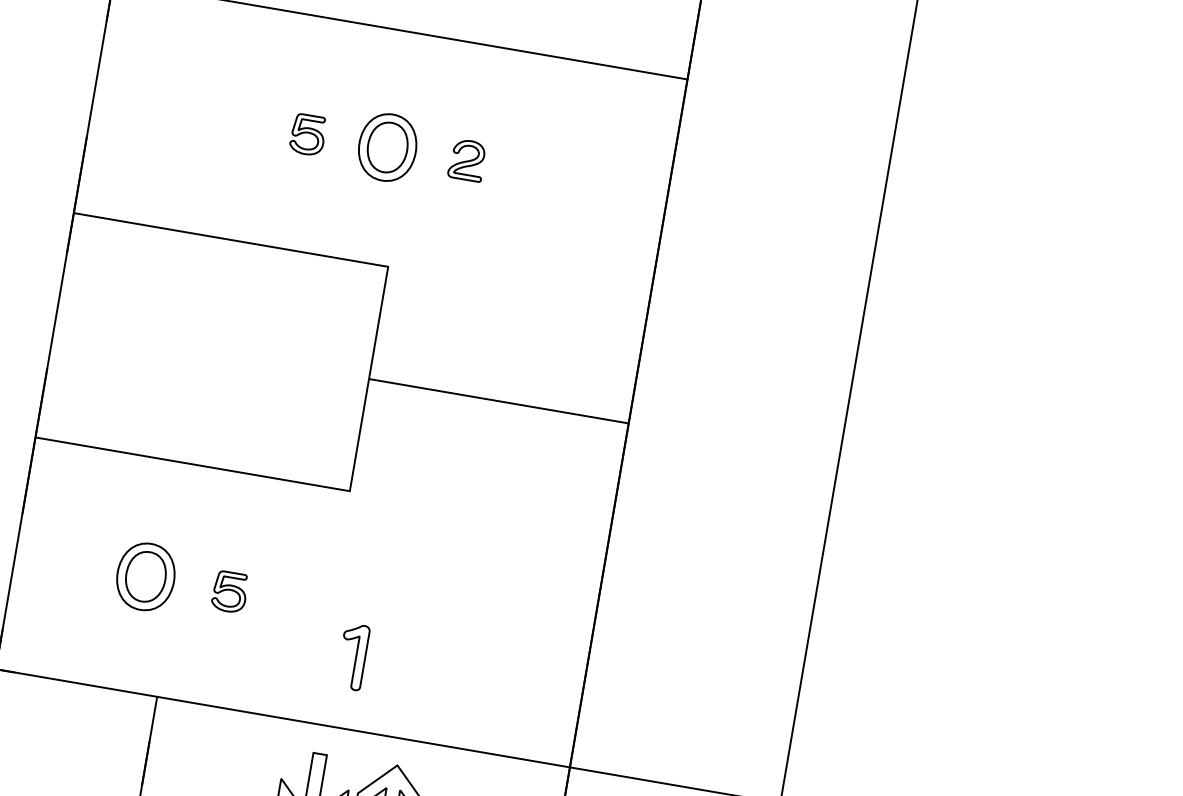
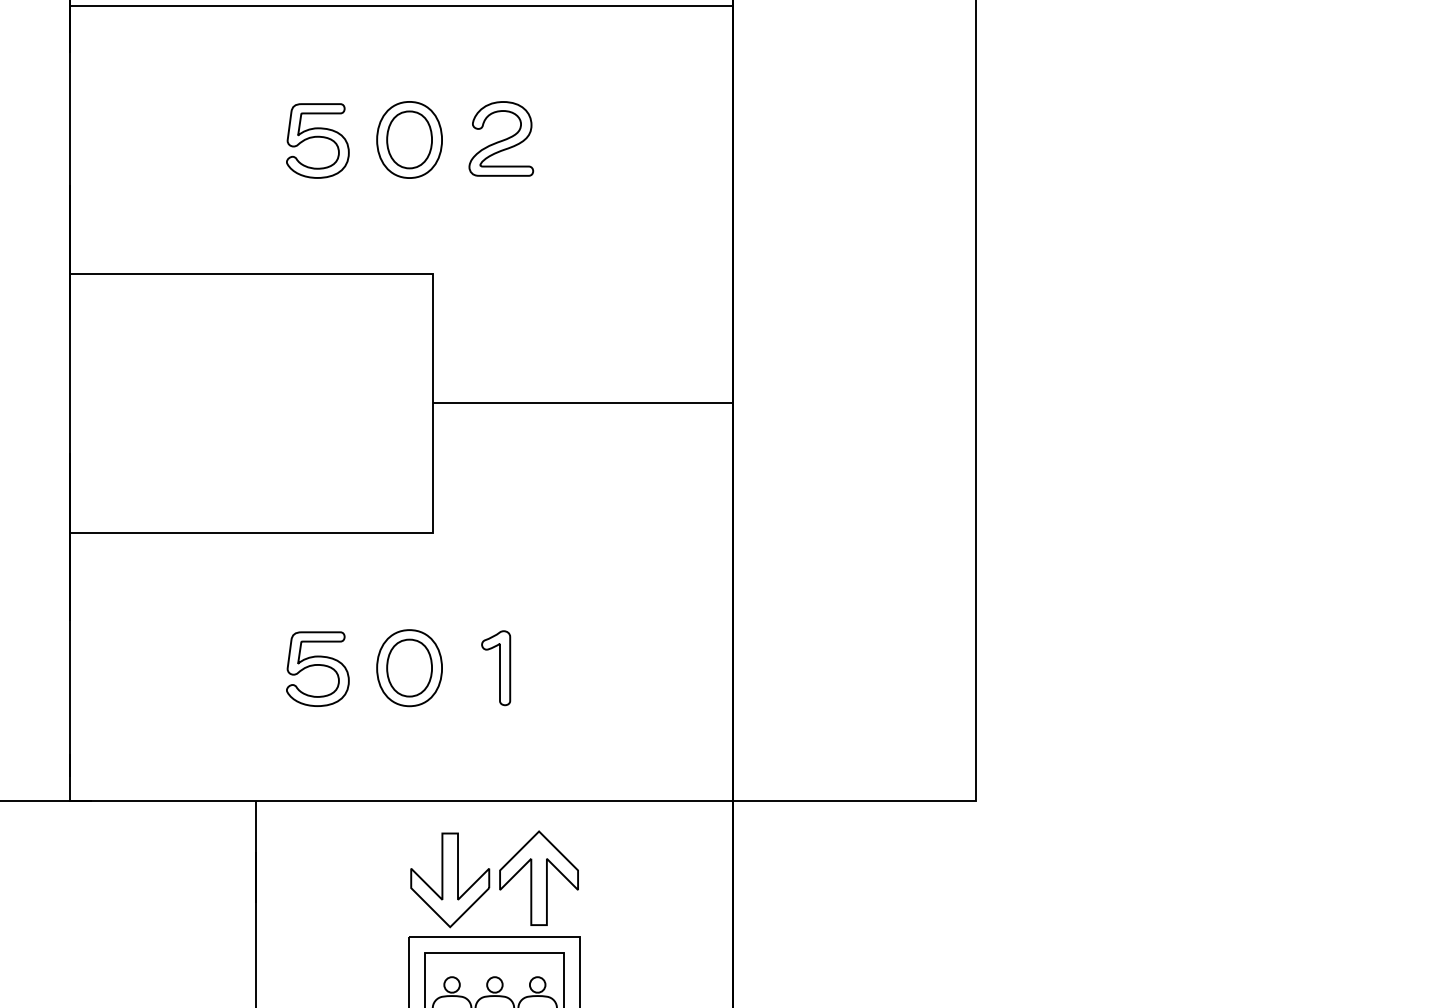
part: (307, 134) -> (317, 140), size x1.67
part: (467, 159) -> (501, 138), size x1.67
part: (145, 577) -> (409, 668), moved
part: (229, 591) -> (317, 668), size x1.67
part: (353, 657) -> (496, 668), moved

